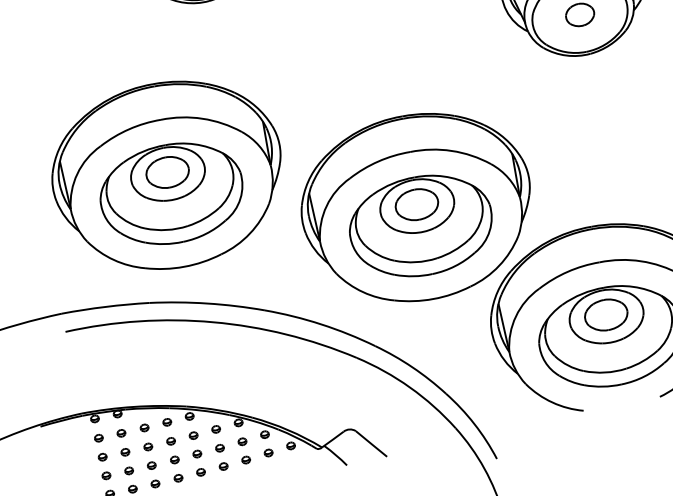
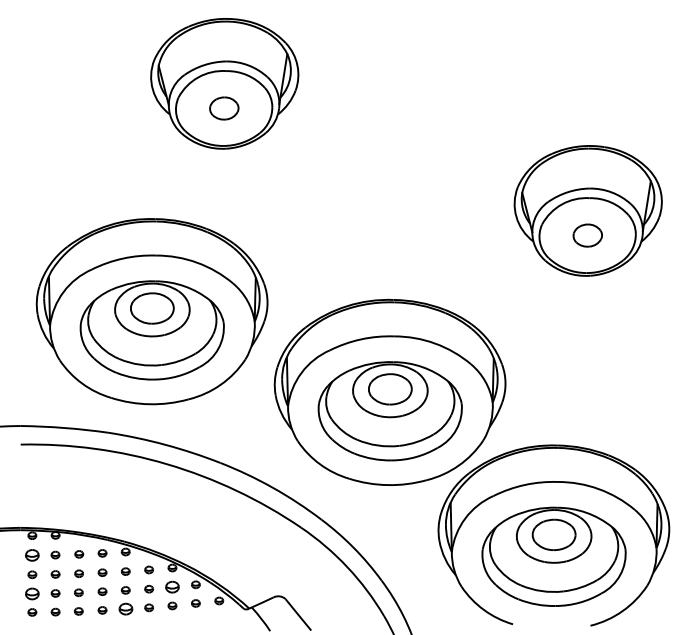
part: (99, 438) -> (32, 555), size x1.6
part: (242, 441) -> (172, 587), size x1.6
part: (200, 471) -> (125, 608), size x1.6
part: (106, 475) -> (32, 593), size x1.6

